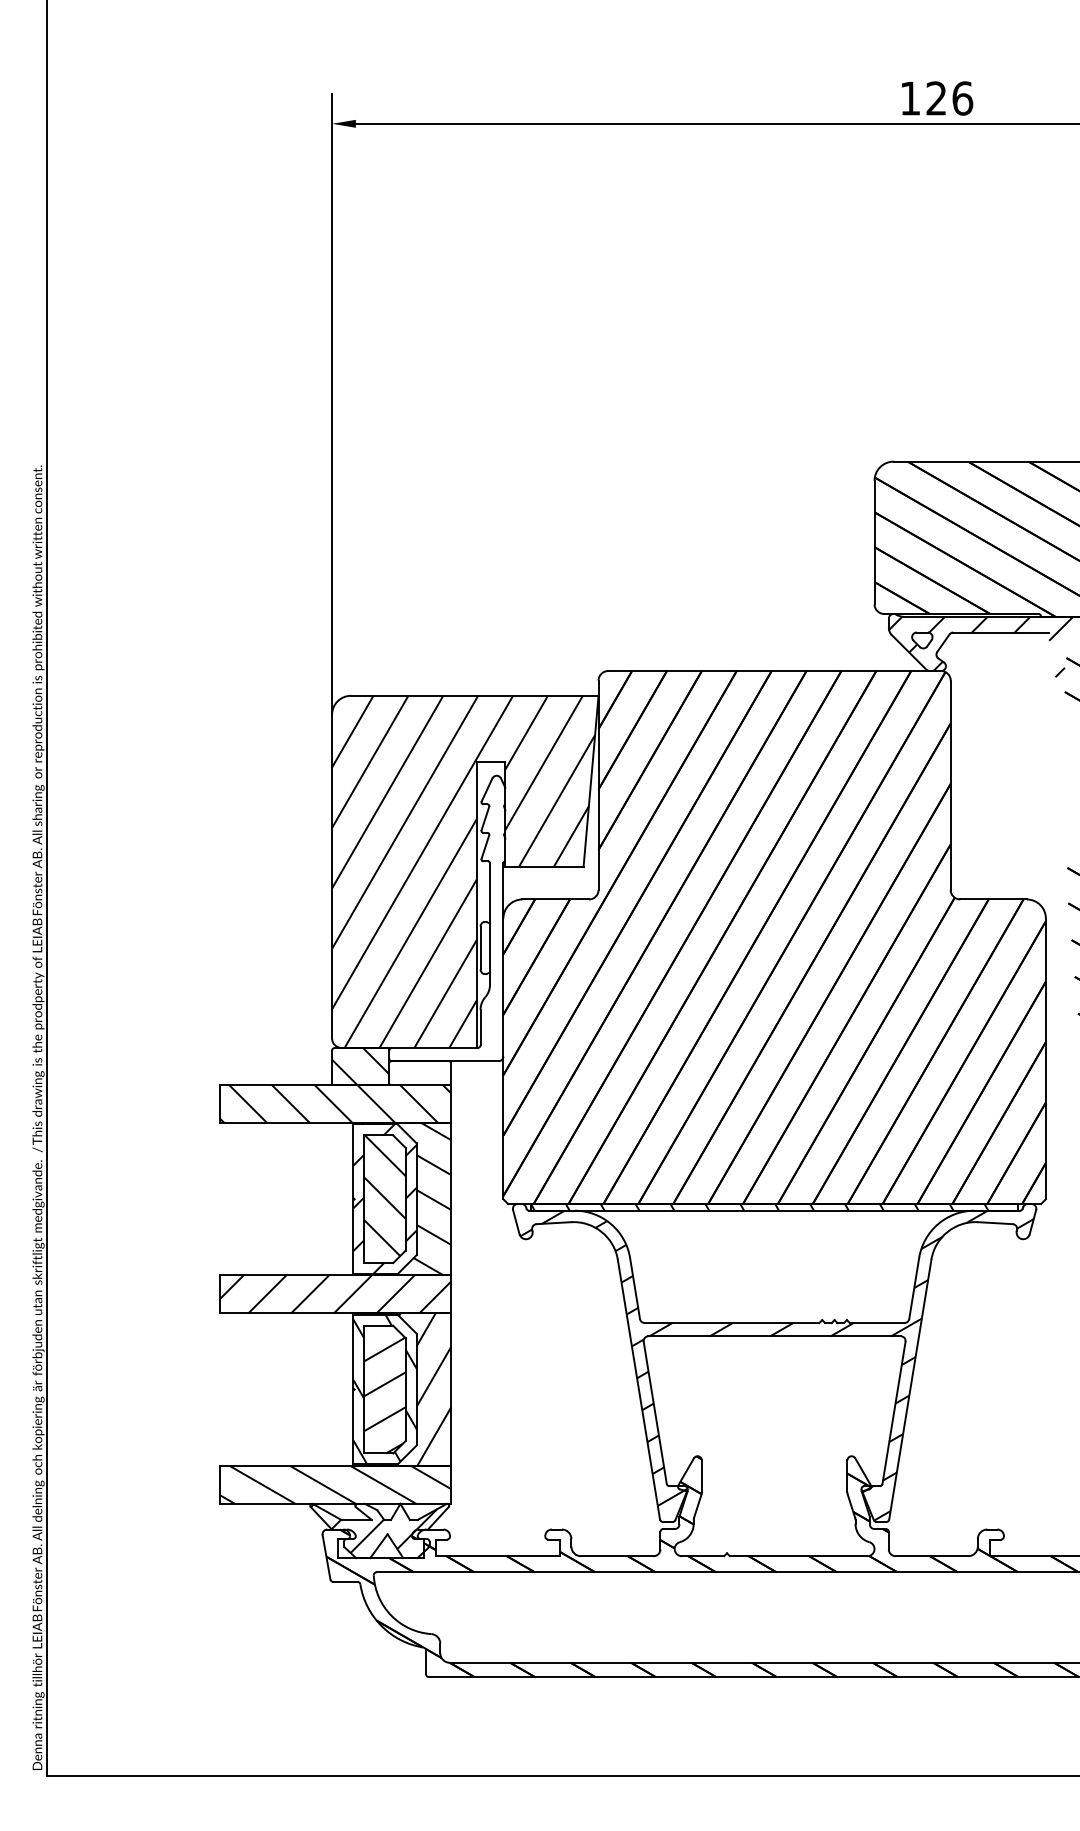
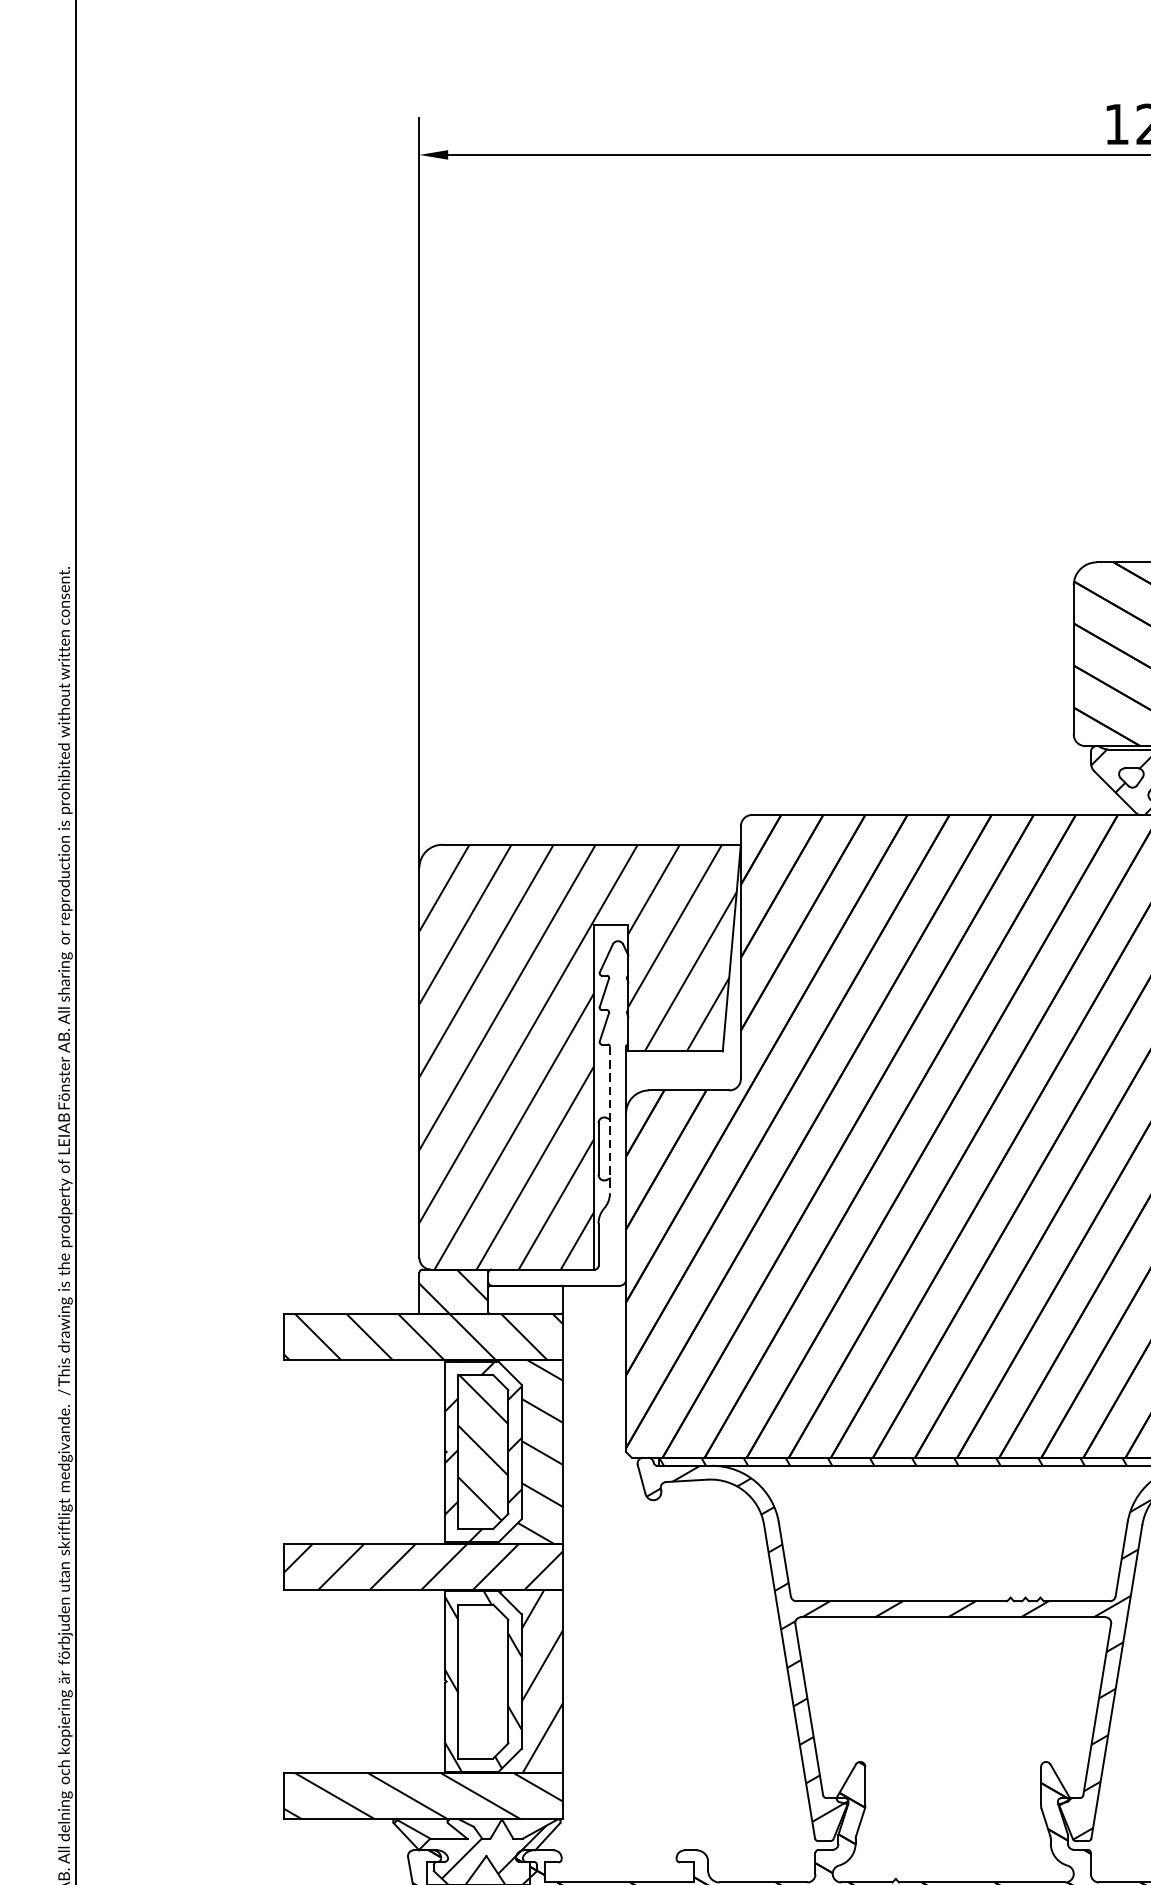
line: (490, 924) -> (610, 1120), solid -> dashed
hatch: (384, 1389) -> (482, 1681), removed

